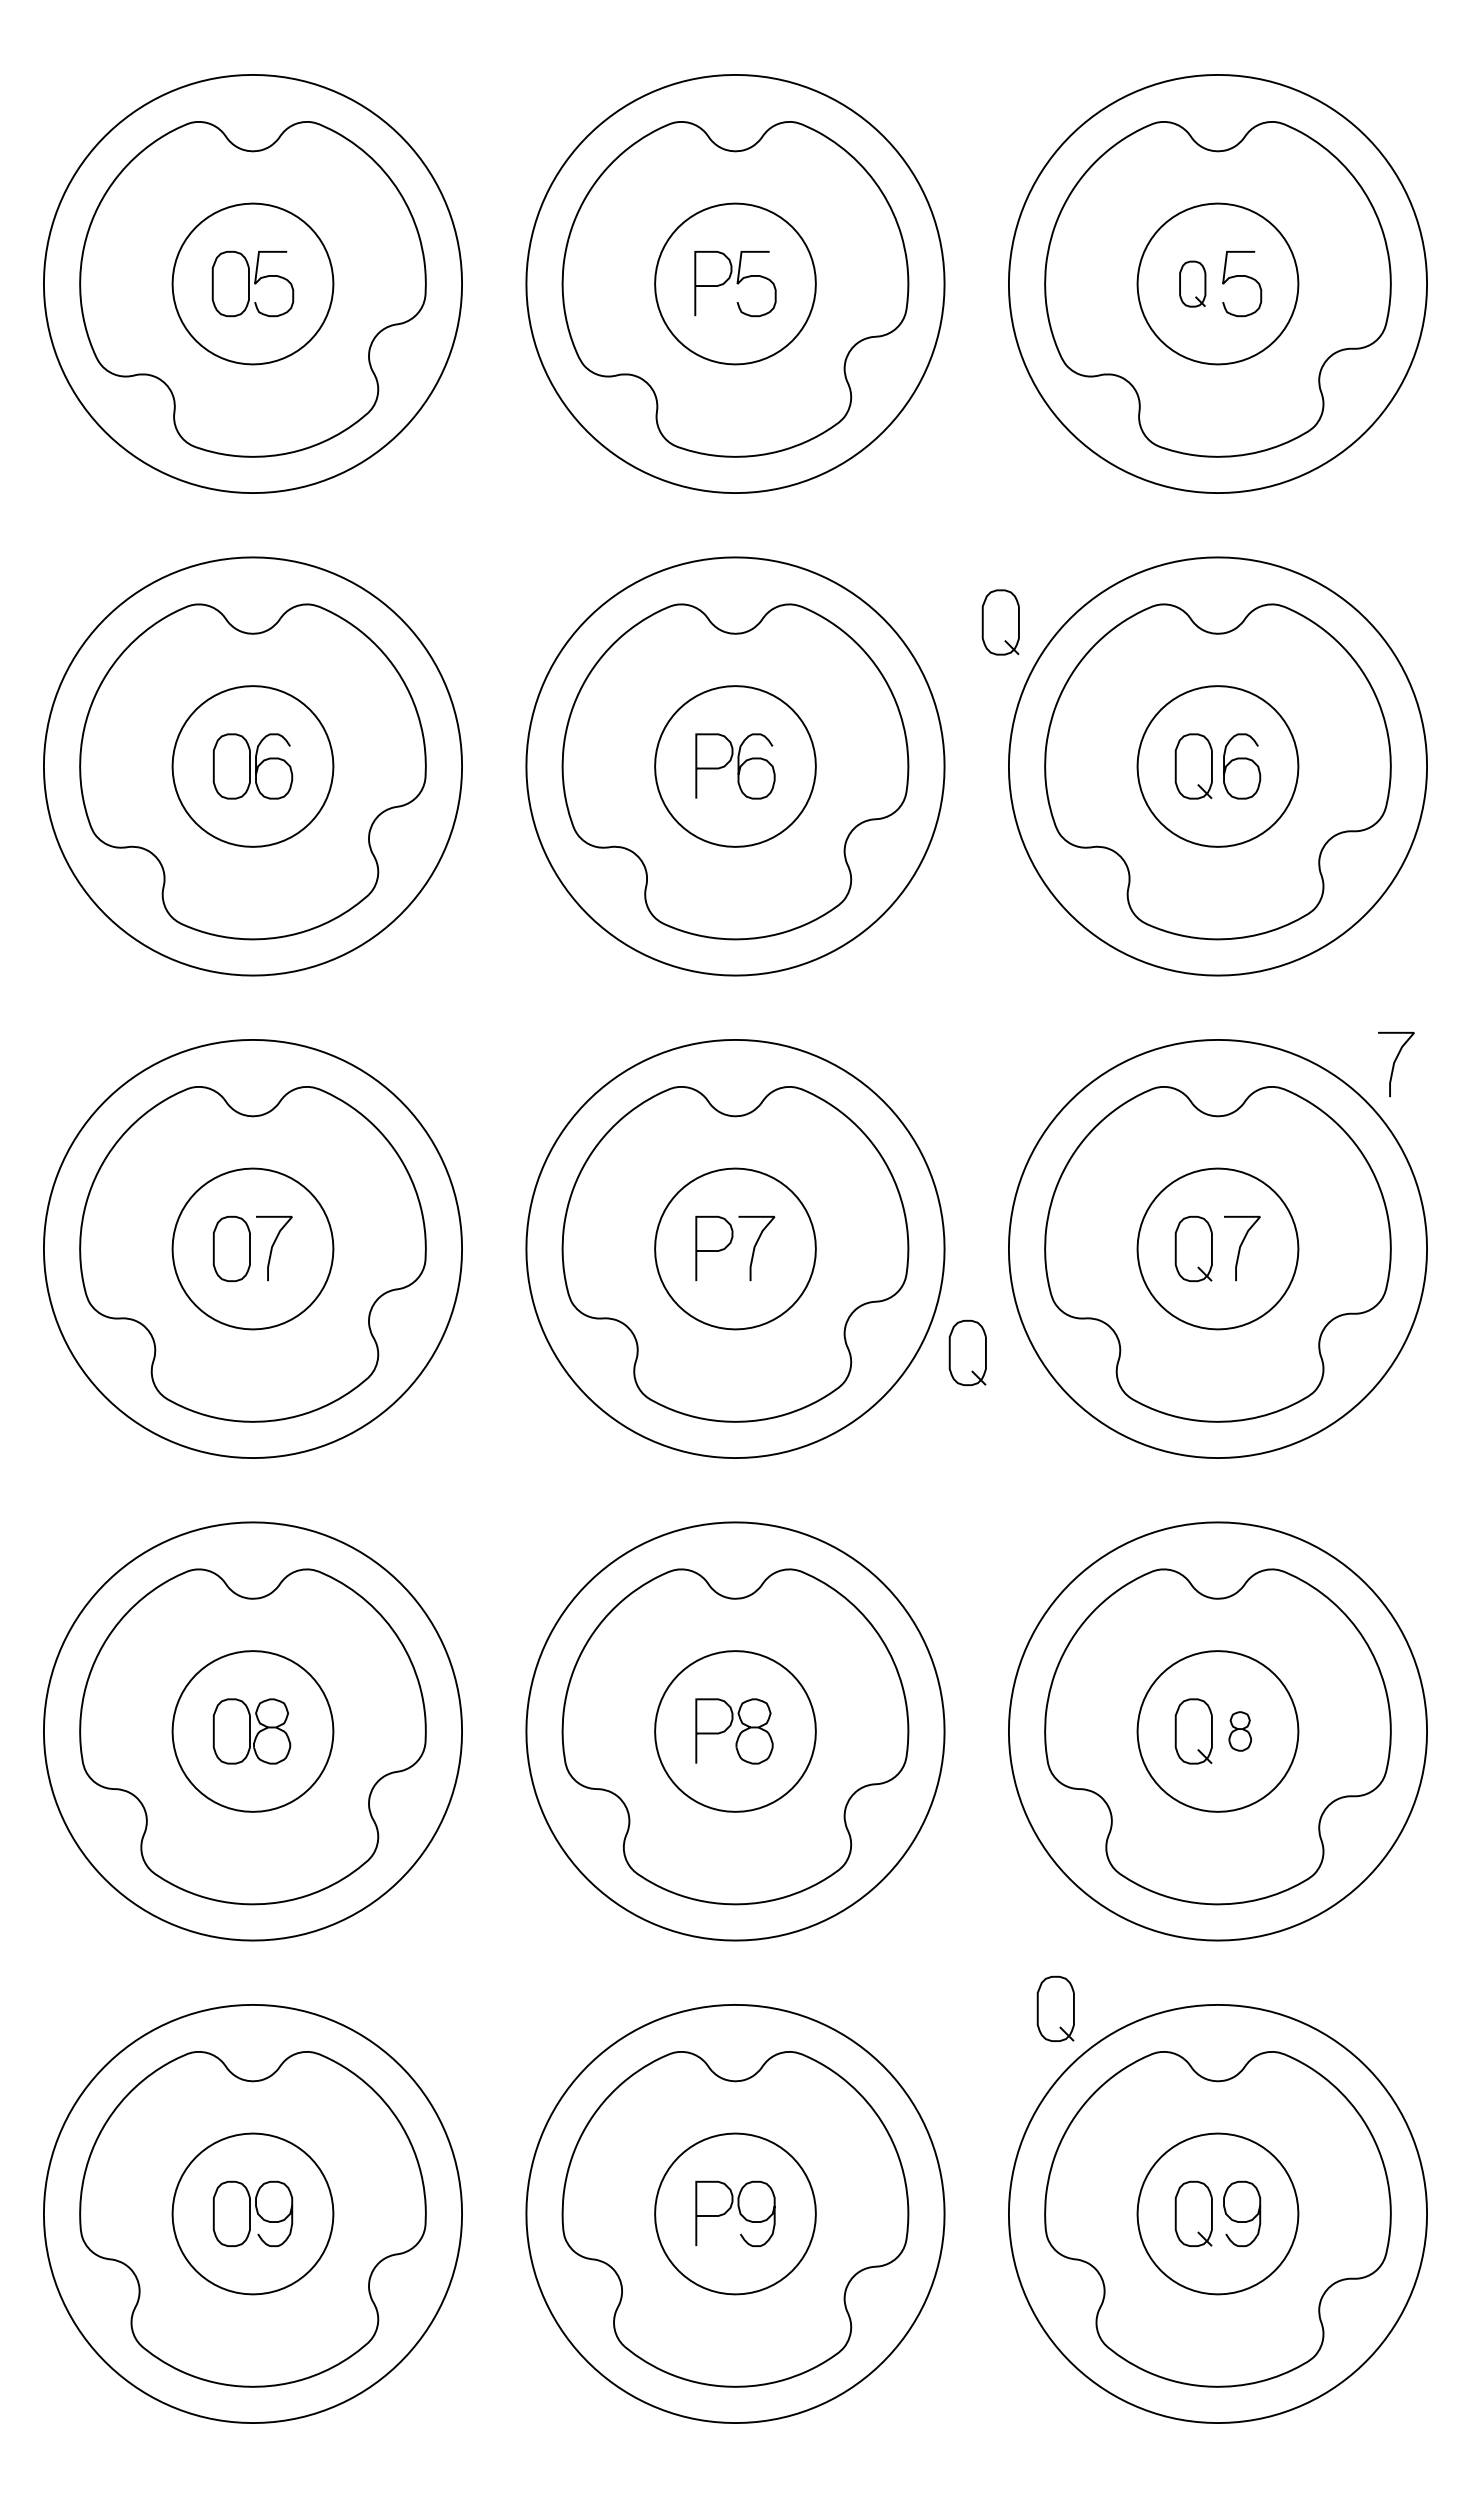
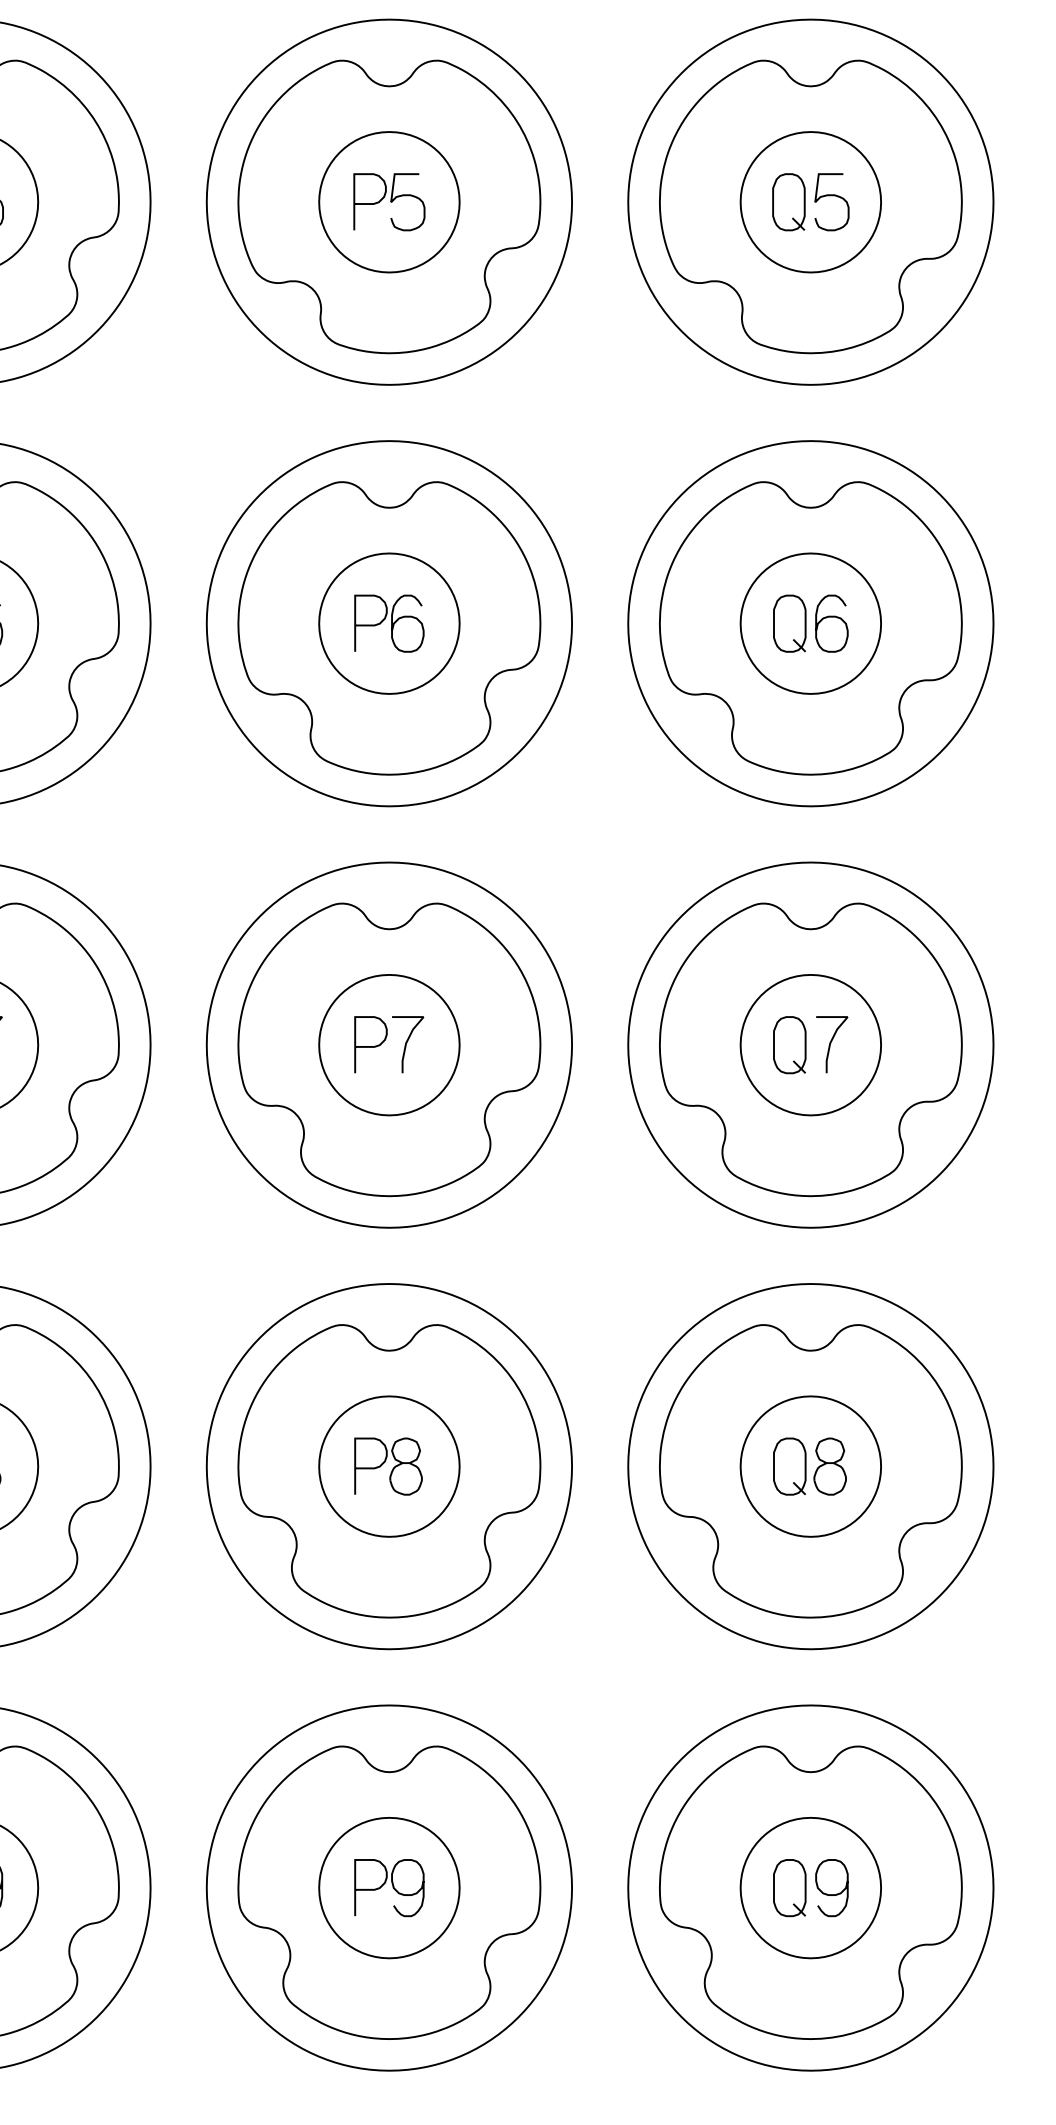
part: (1192, 284) -> (788, 202), size x1.43
part: (1000, 622) -> (620, 497), removed
curve: (1394, 1064) -> (965, 884), removed
part: (967, 1352) -> (592, 1135), removed
part: (1240, 1731) -> (830, 1466), size x1.67
part: (1055, 2008) -> (668, 1708), removed

